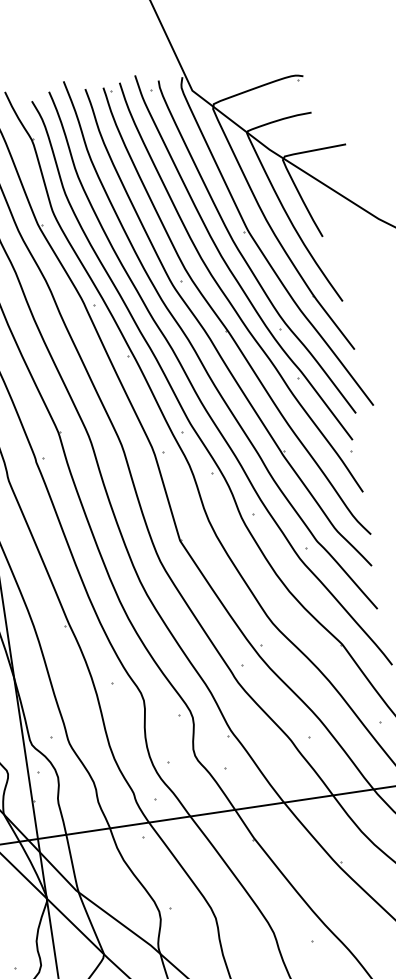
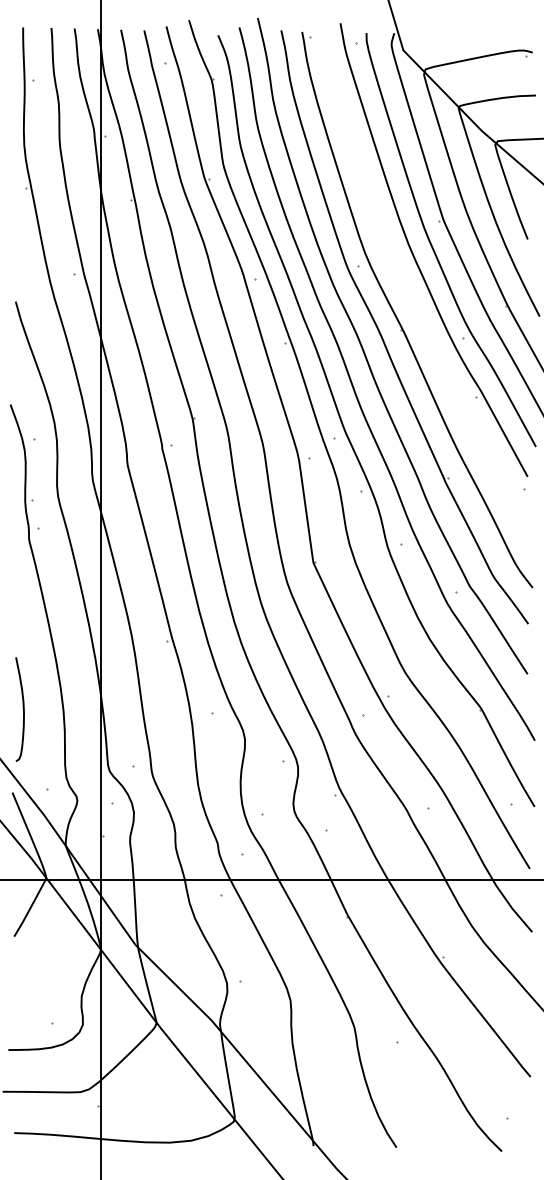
curve: (227, 297) -> (408, 292), removed

